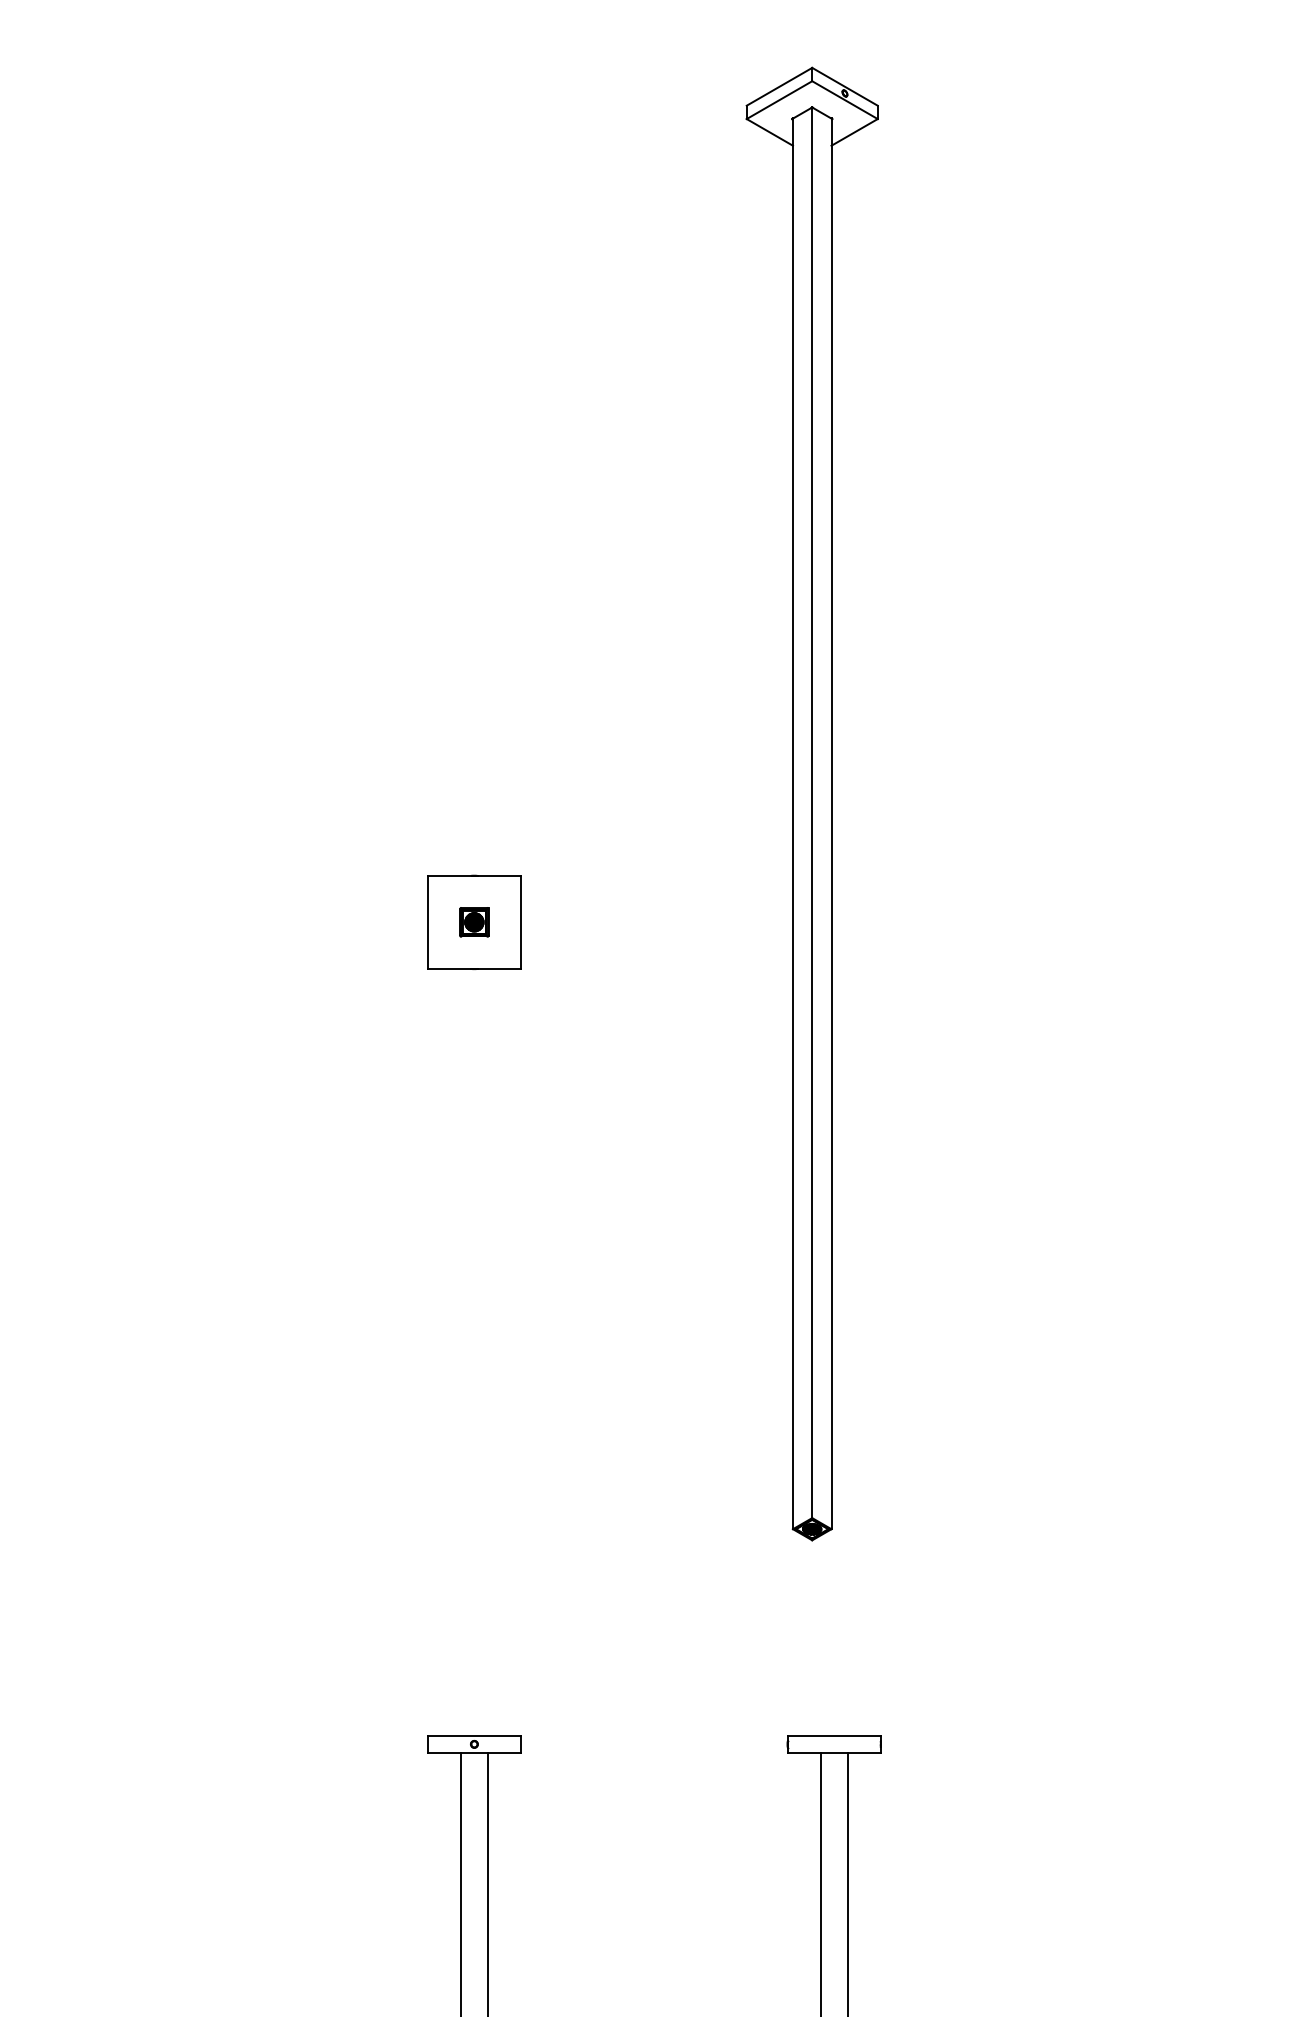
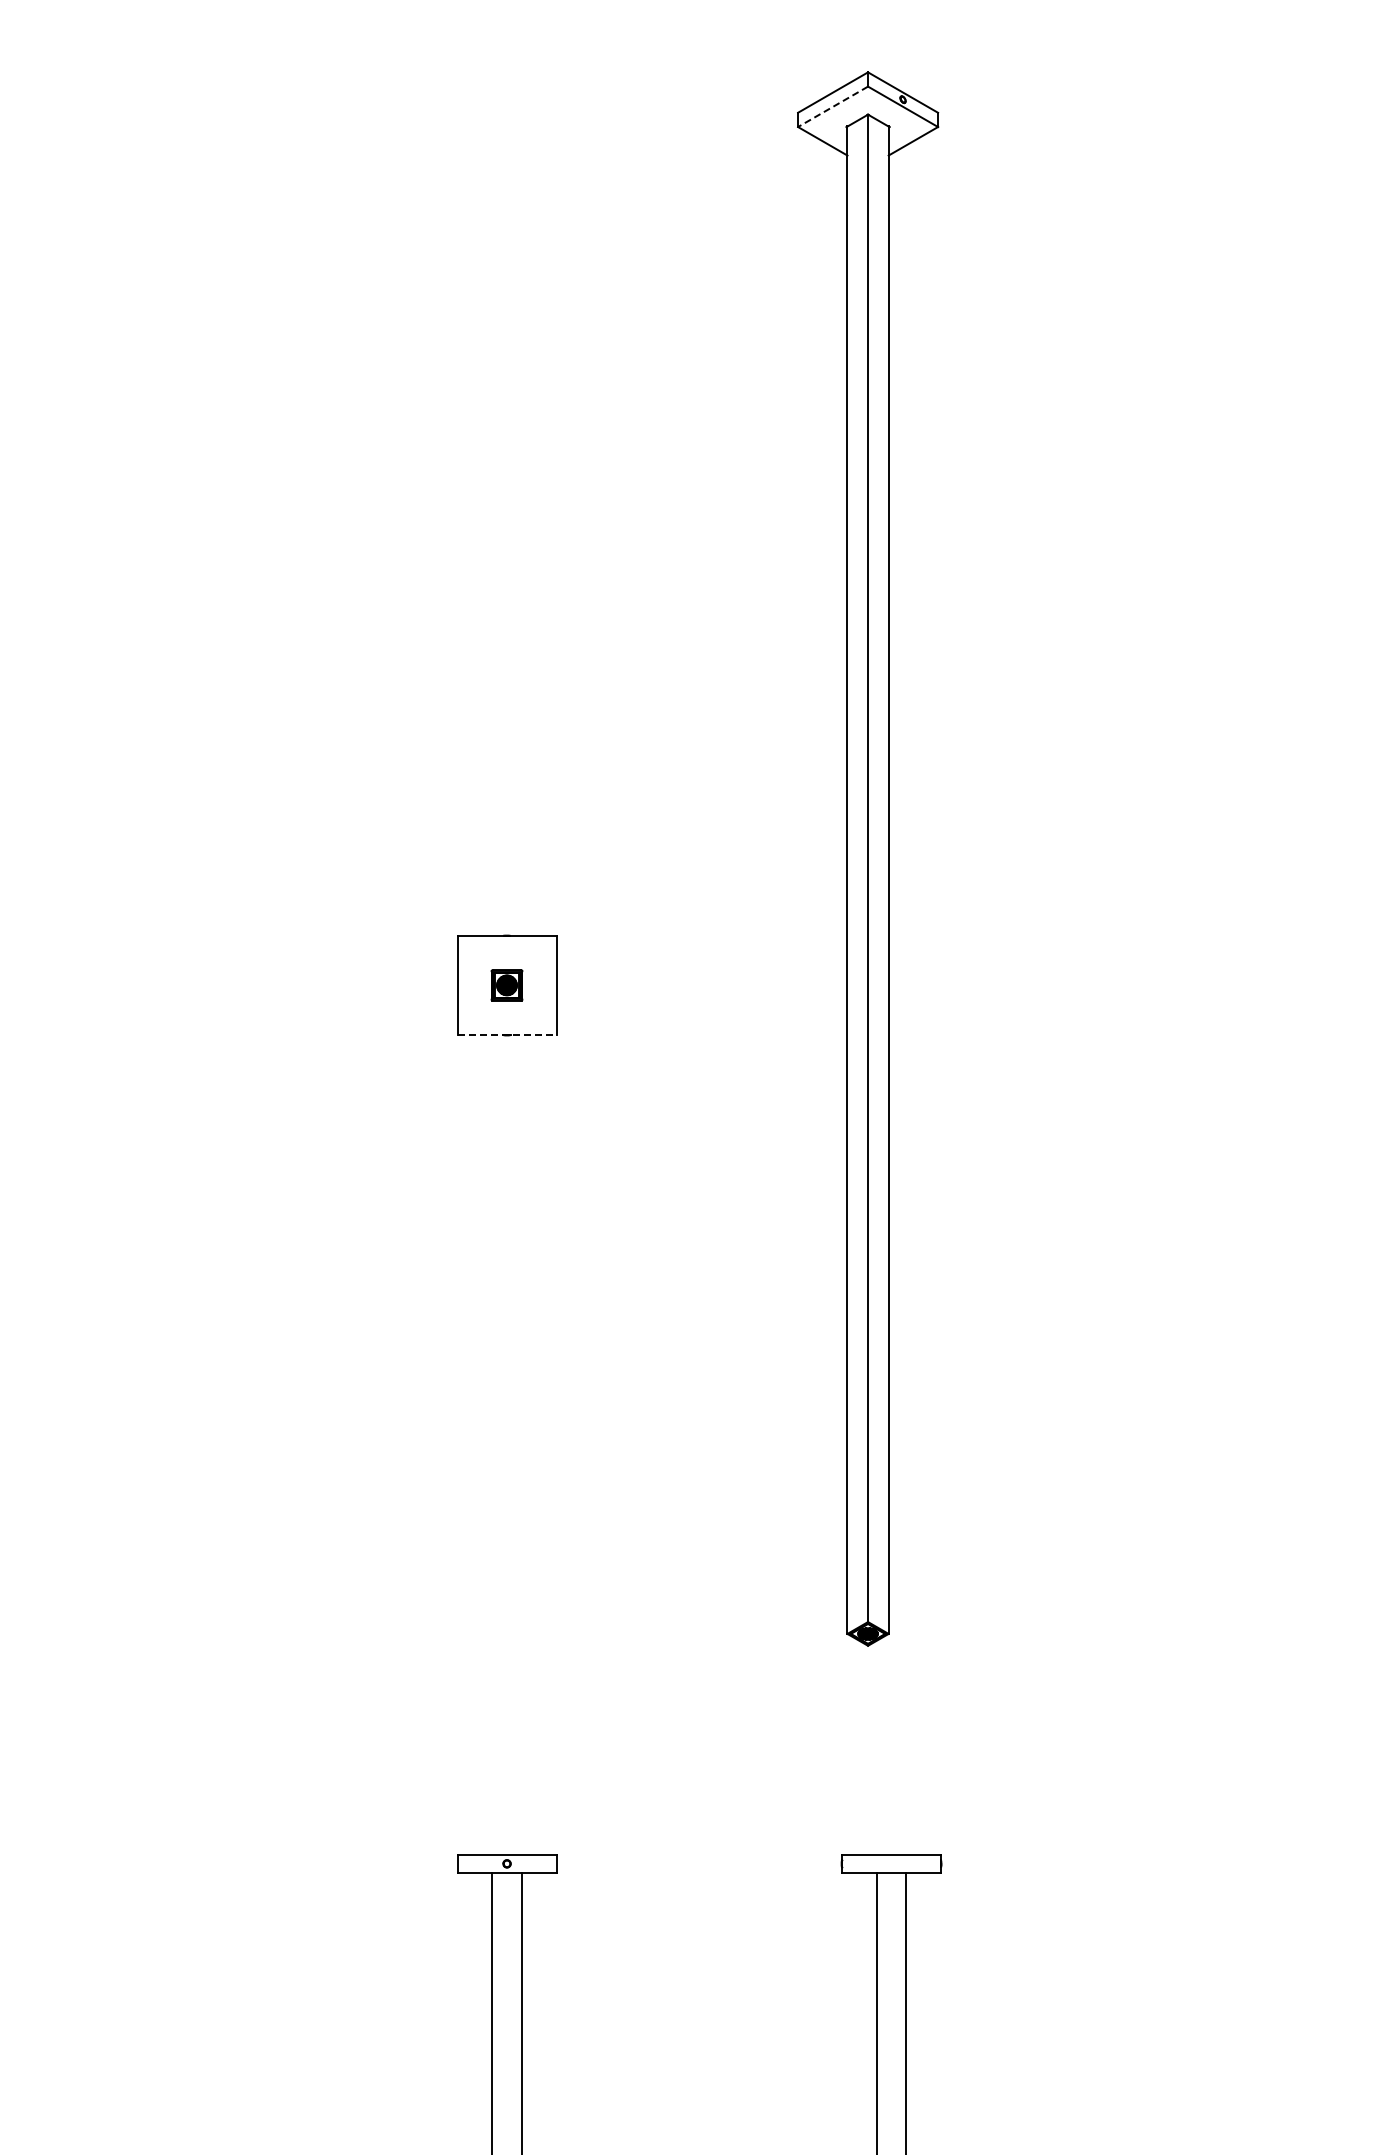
line: (778, 100) -> (832, 107), solid -> dashed
line: (474, 968) -> (507, 1034), solid -> dashed

